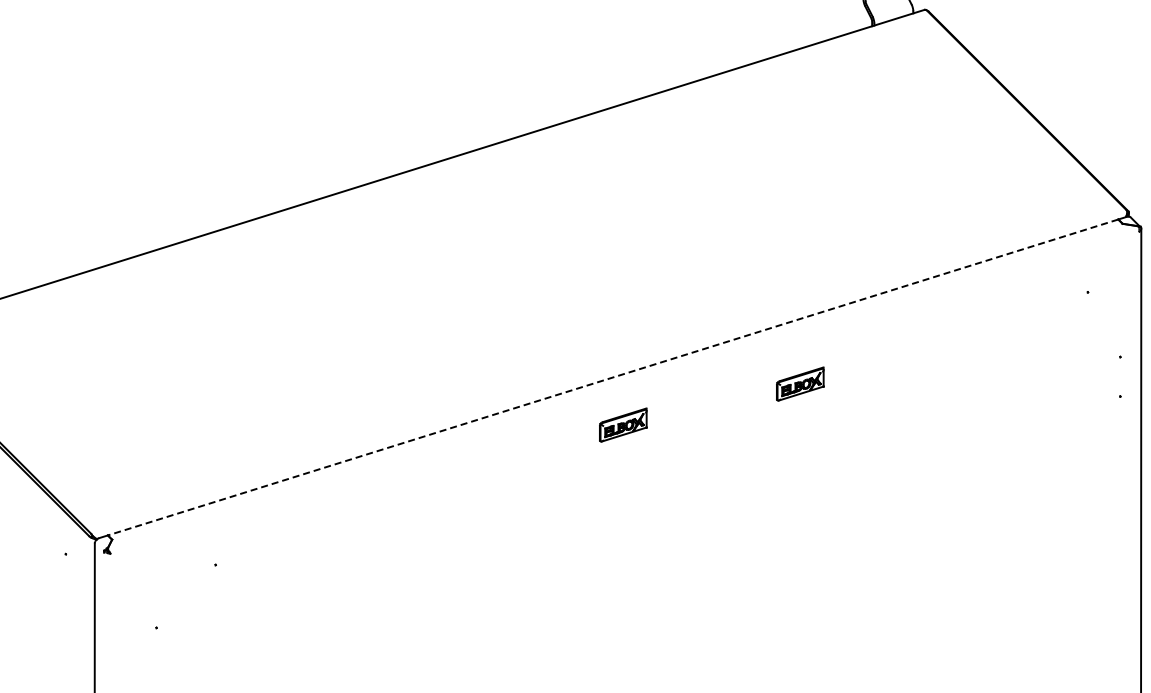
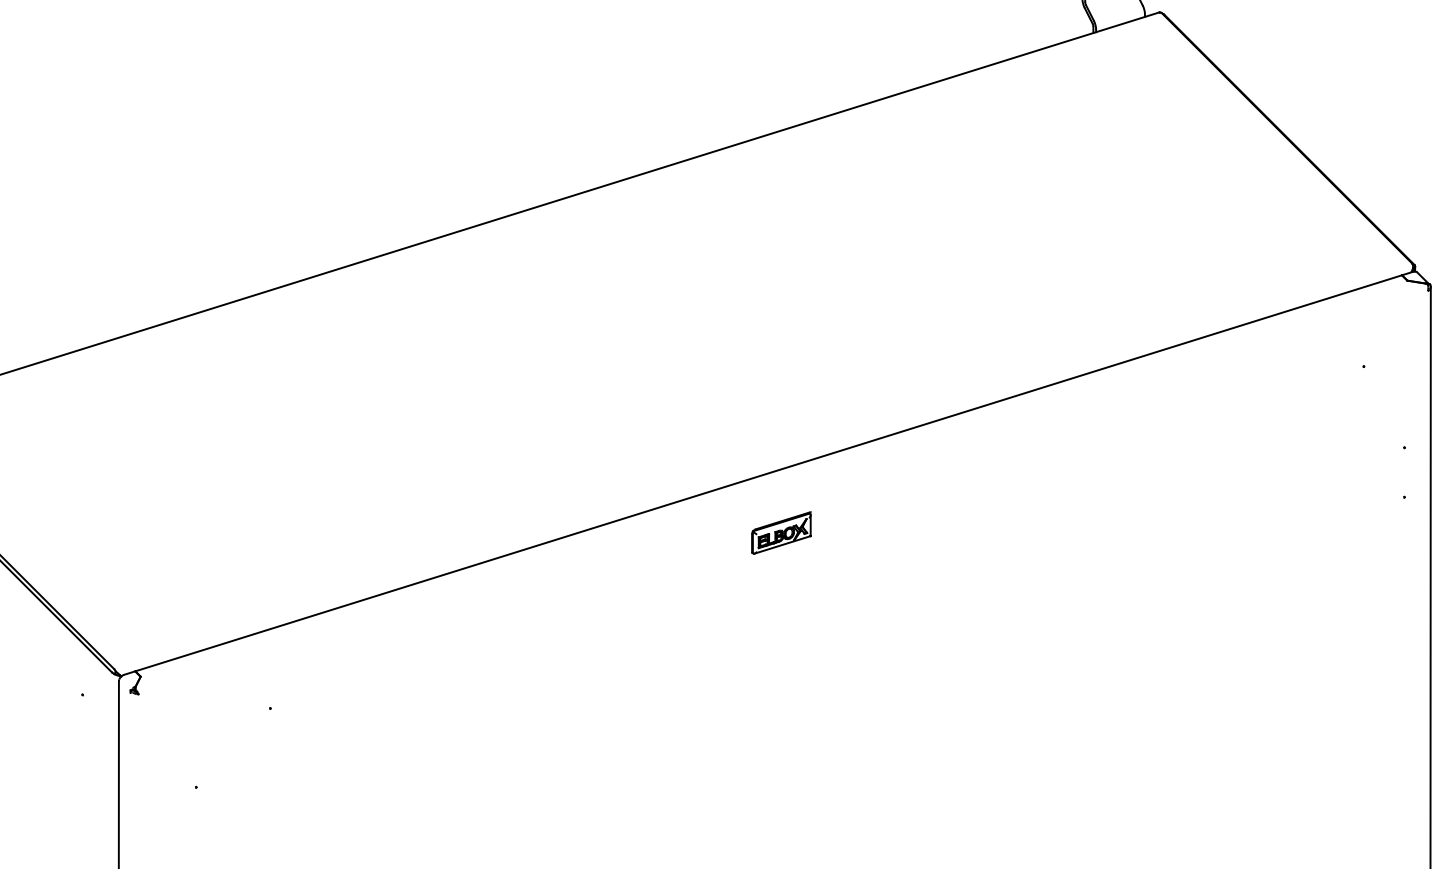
line: (612, 377) -> (767, 473), dashed -> solid
part: (800, 383) -> (1003, 480), removed

